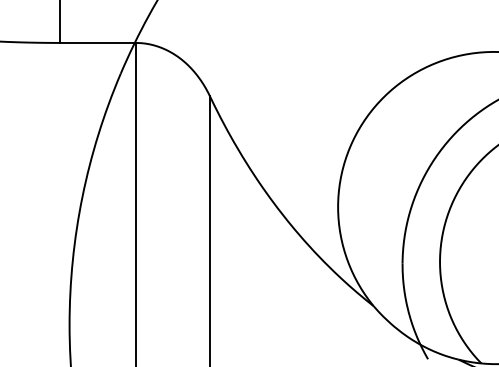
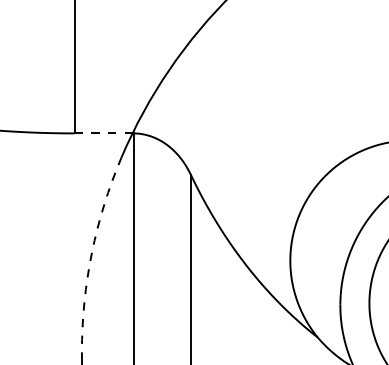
line: (98, 43) -> (104, 133), solid -> dashed
arc: (81, 196) -> (91, 252), solid -> dashed

